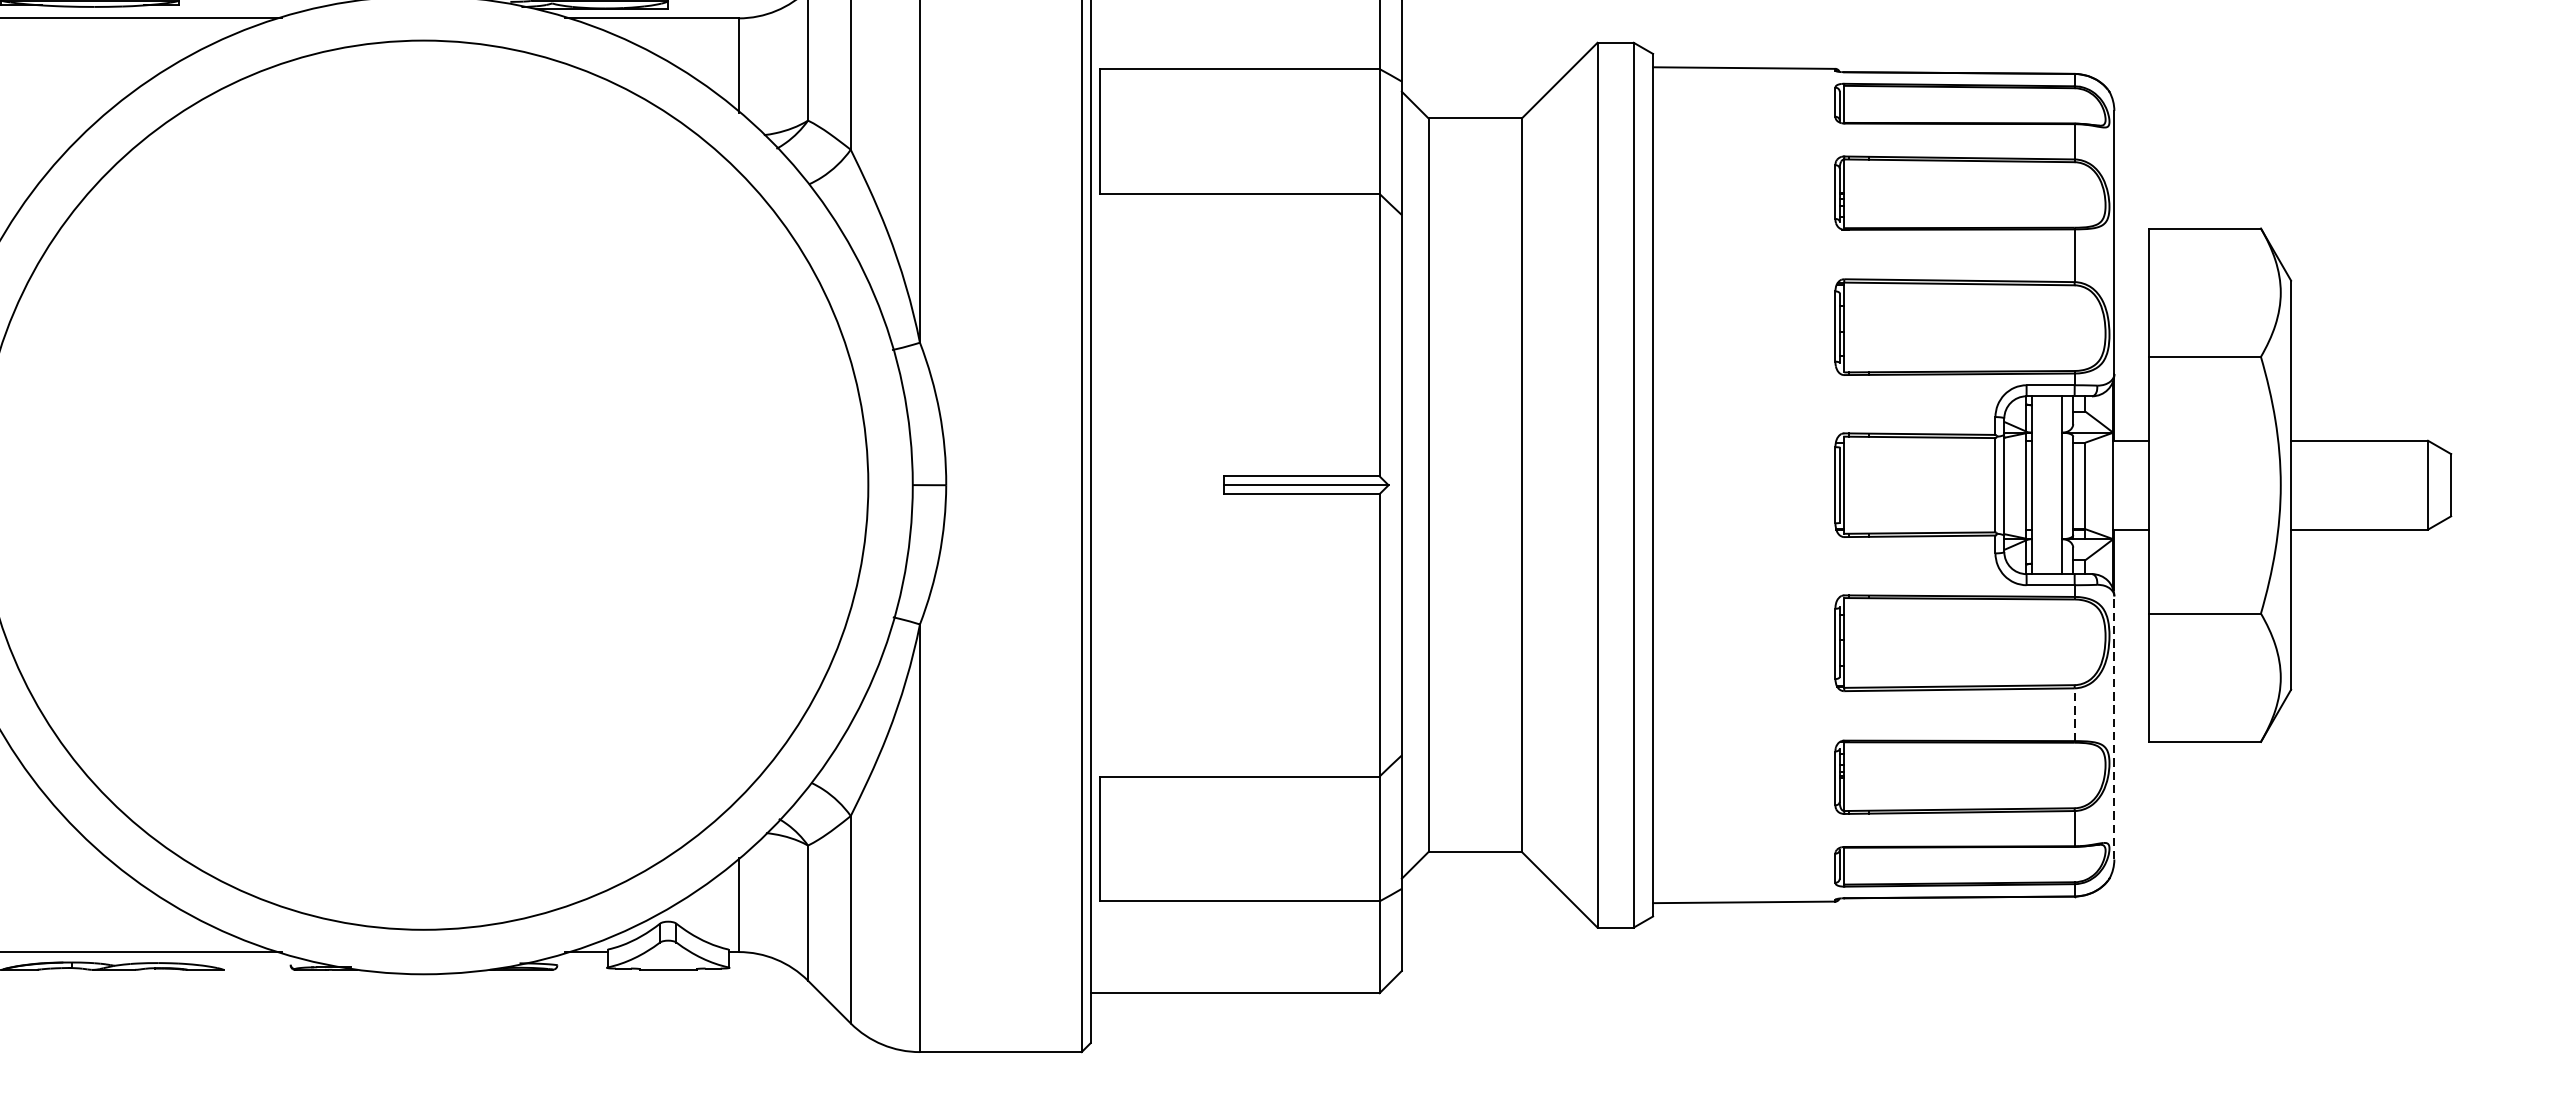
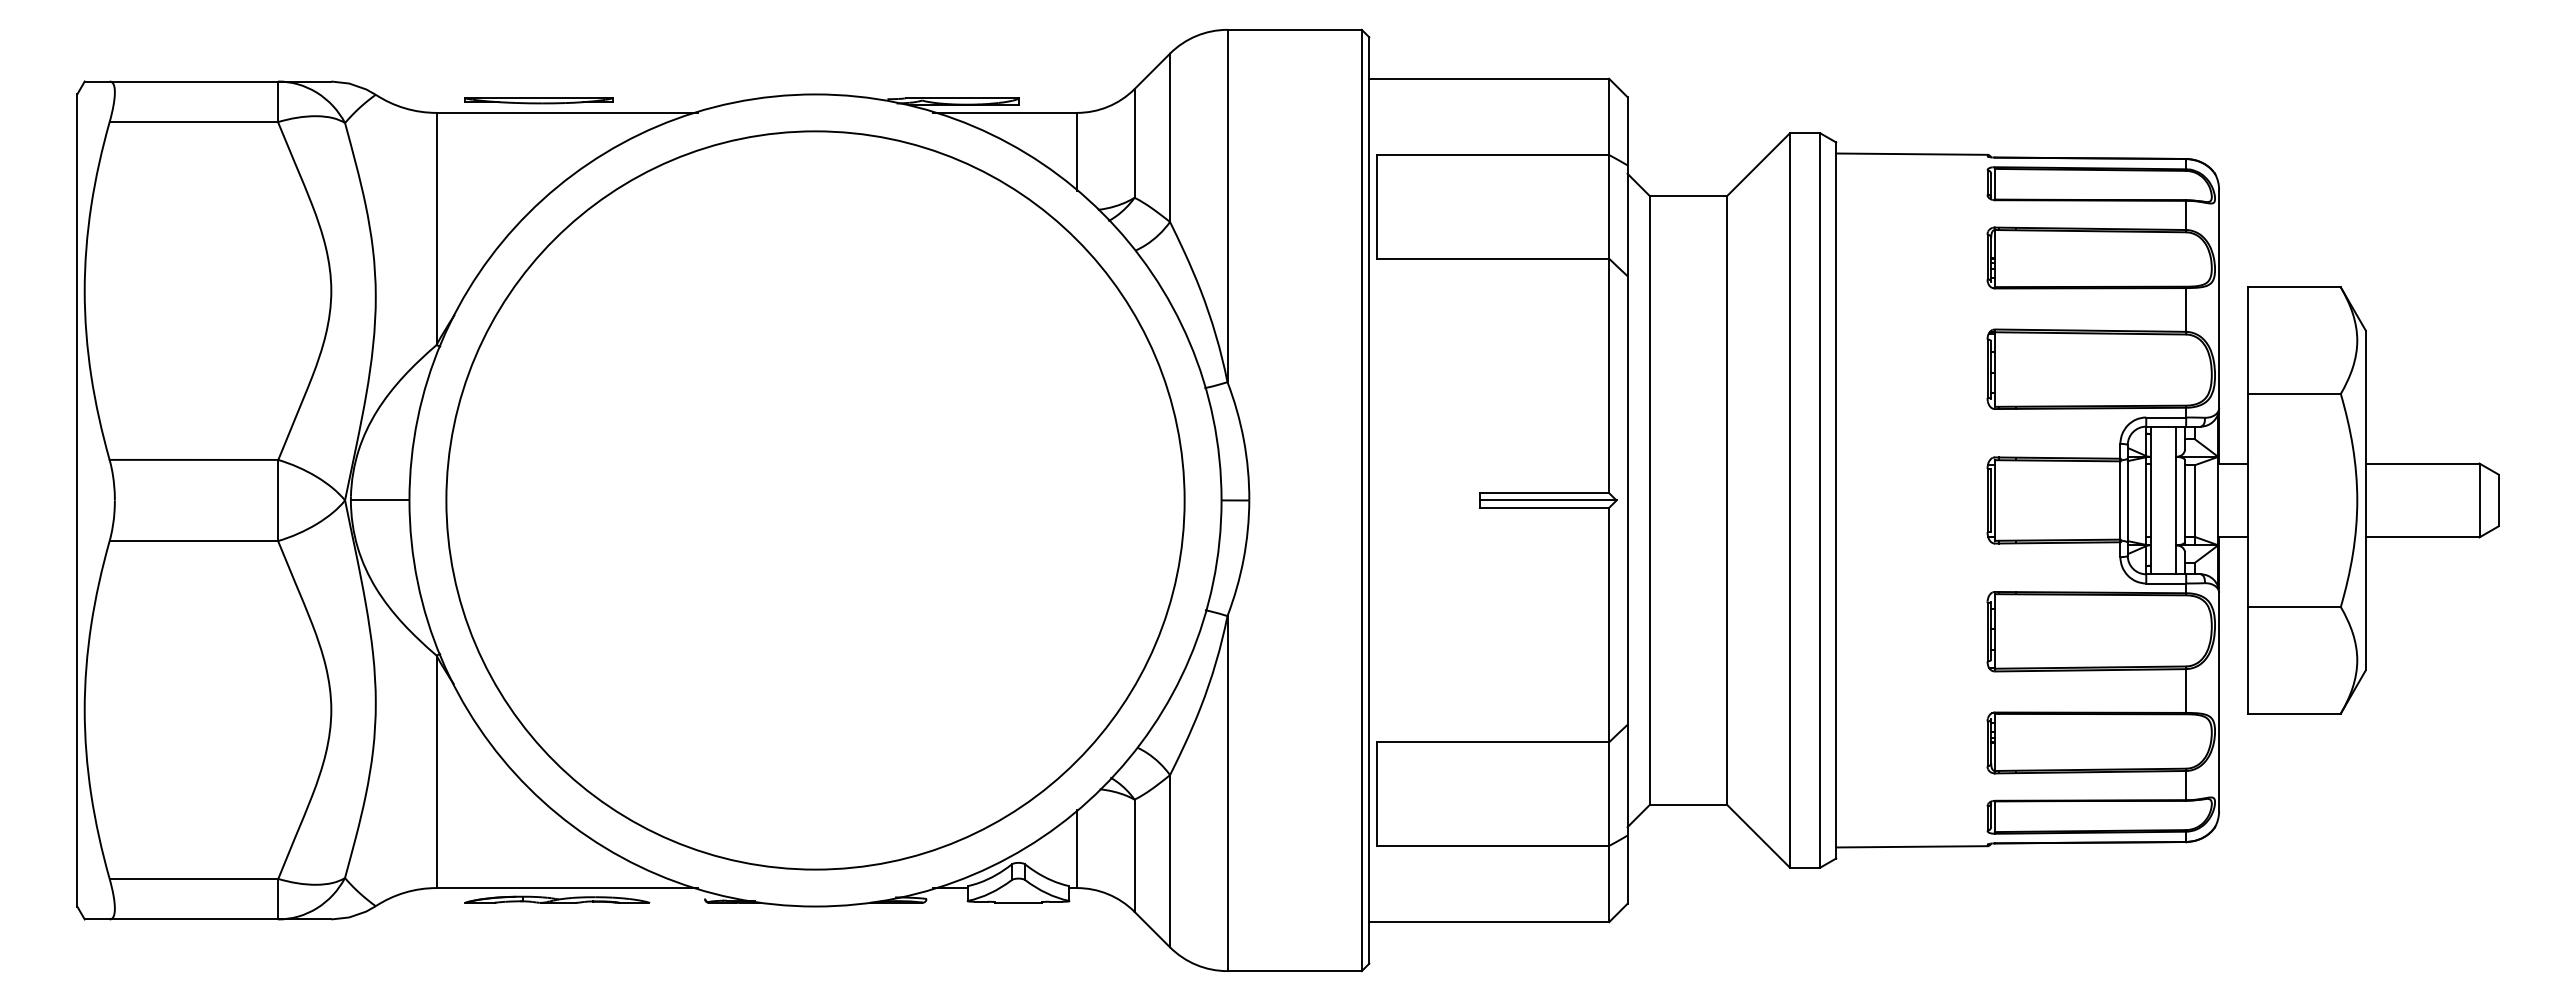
line: (2075, 715) -> (2186, 691), dashed -> solid
line: (2114, 727) -> (2219, 701), dashed -> solid

